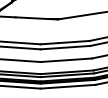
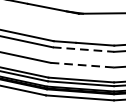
line: (65, 47) -> (83, 49), solid -> dashed
line: (66, 60) -> (82, 65), solid -> dashed

